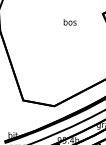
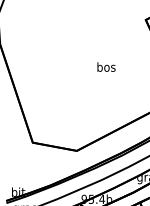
text: (69, 22) -> (105, 67), moved

